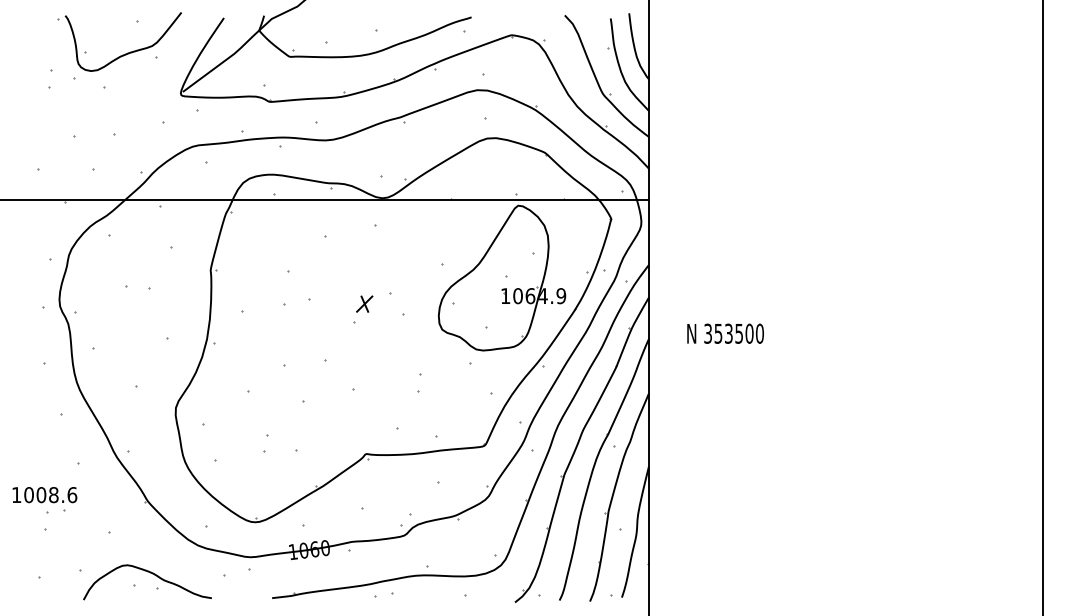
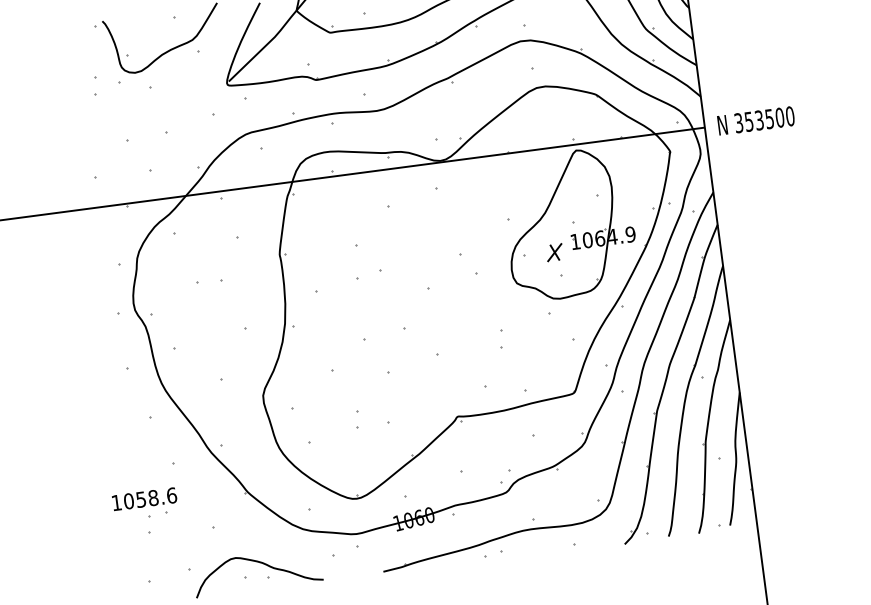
part: (364, 303) -> (554, 252), moved
text: (725, 333) -> (756, 120), moved
text: (41, 495) -> (141, 500), 1008.6 -> 1058.6

